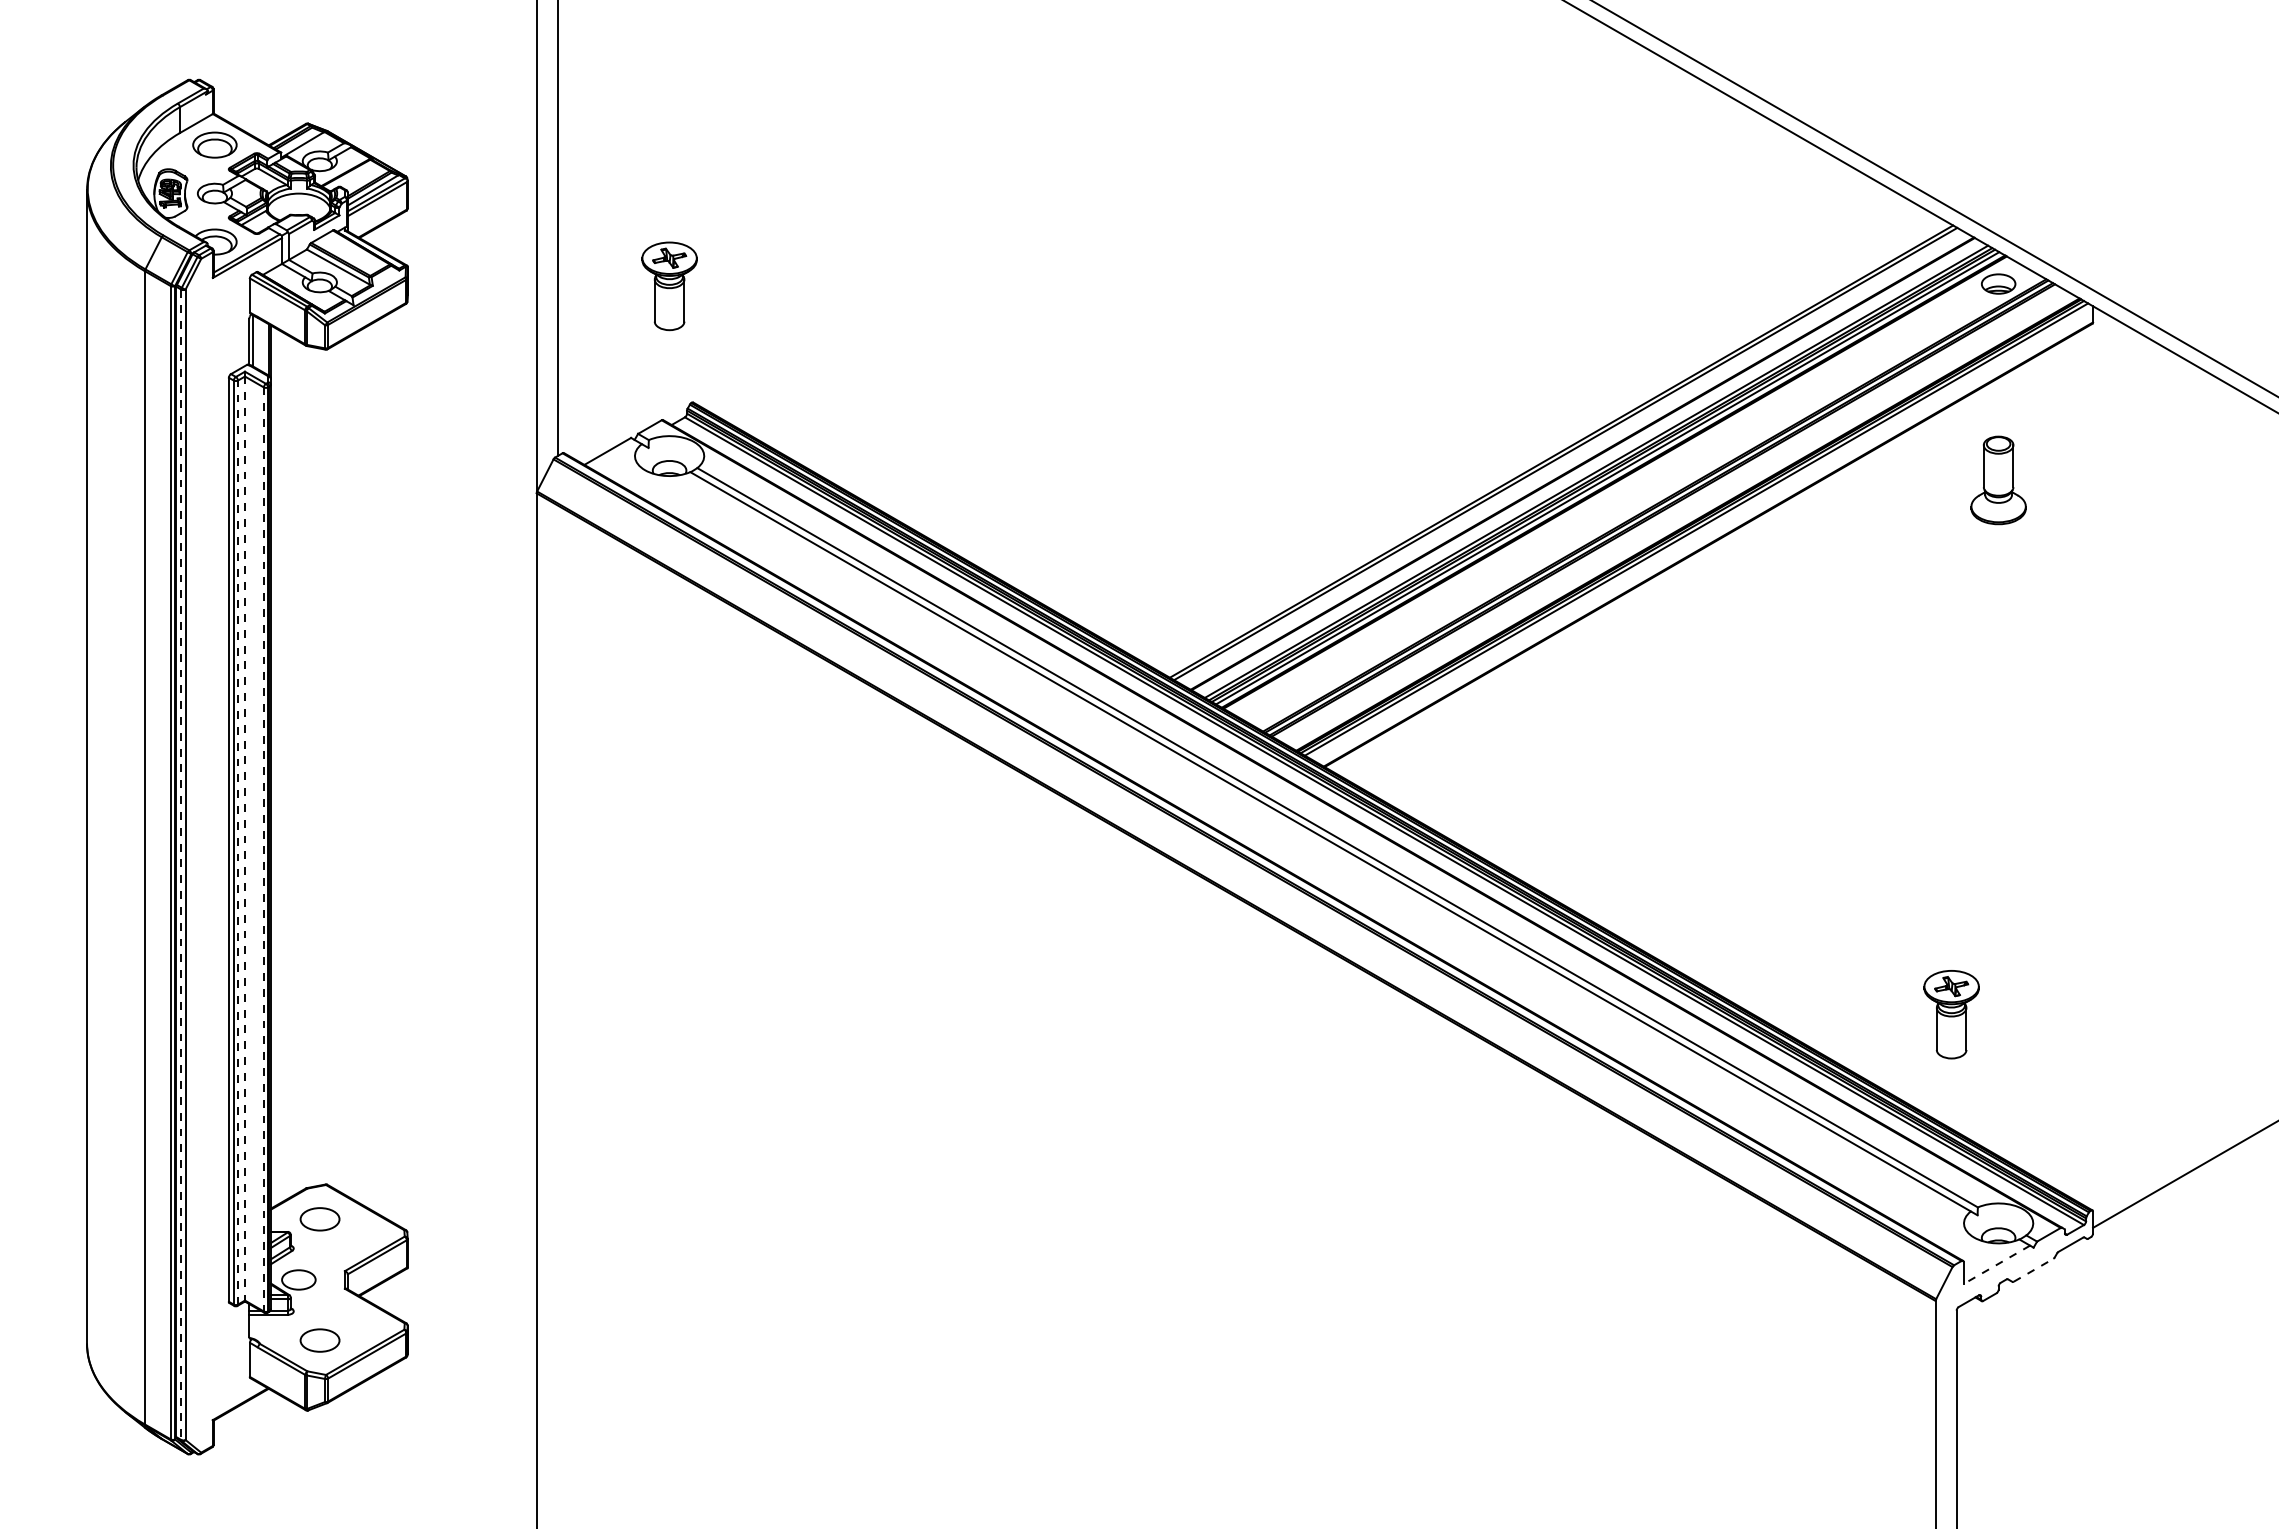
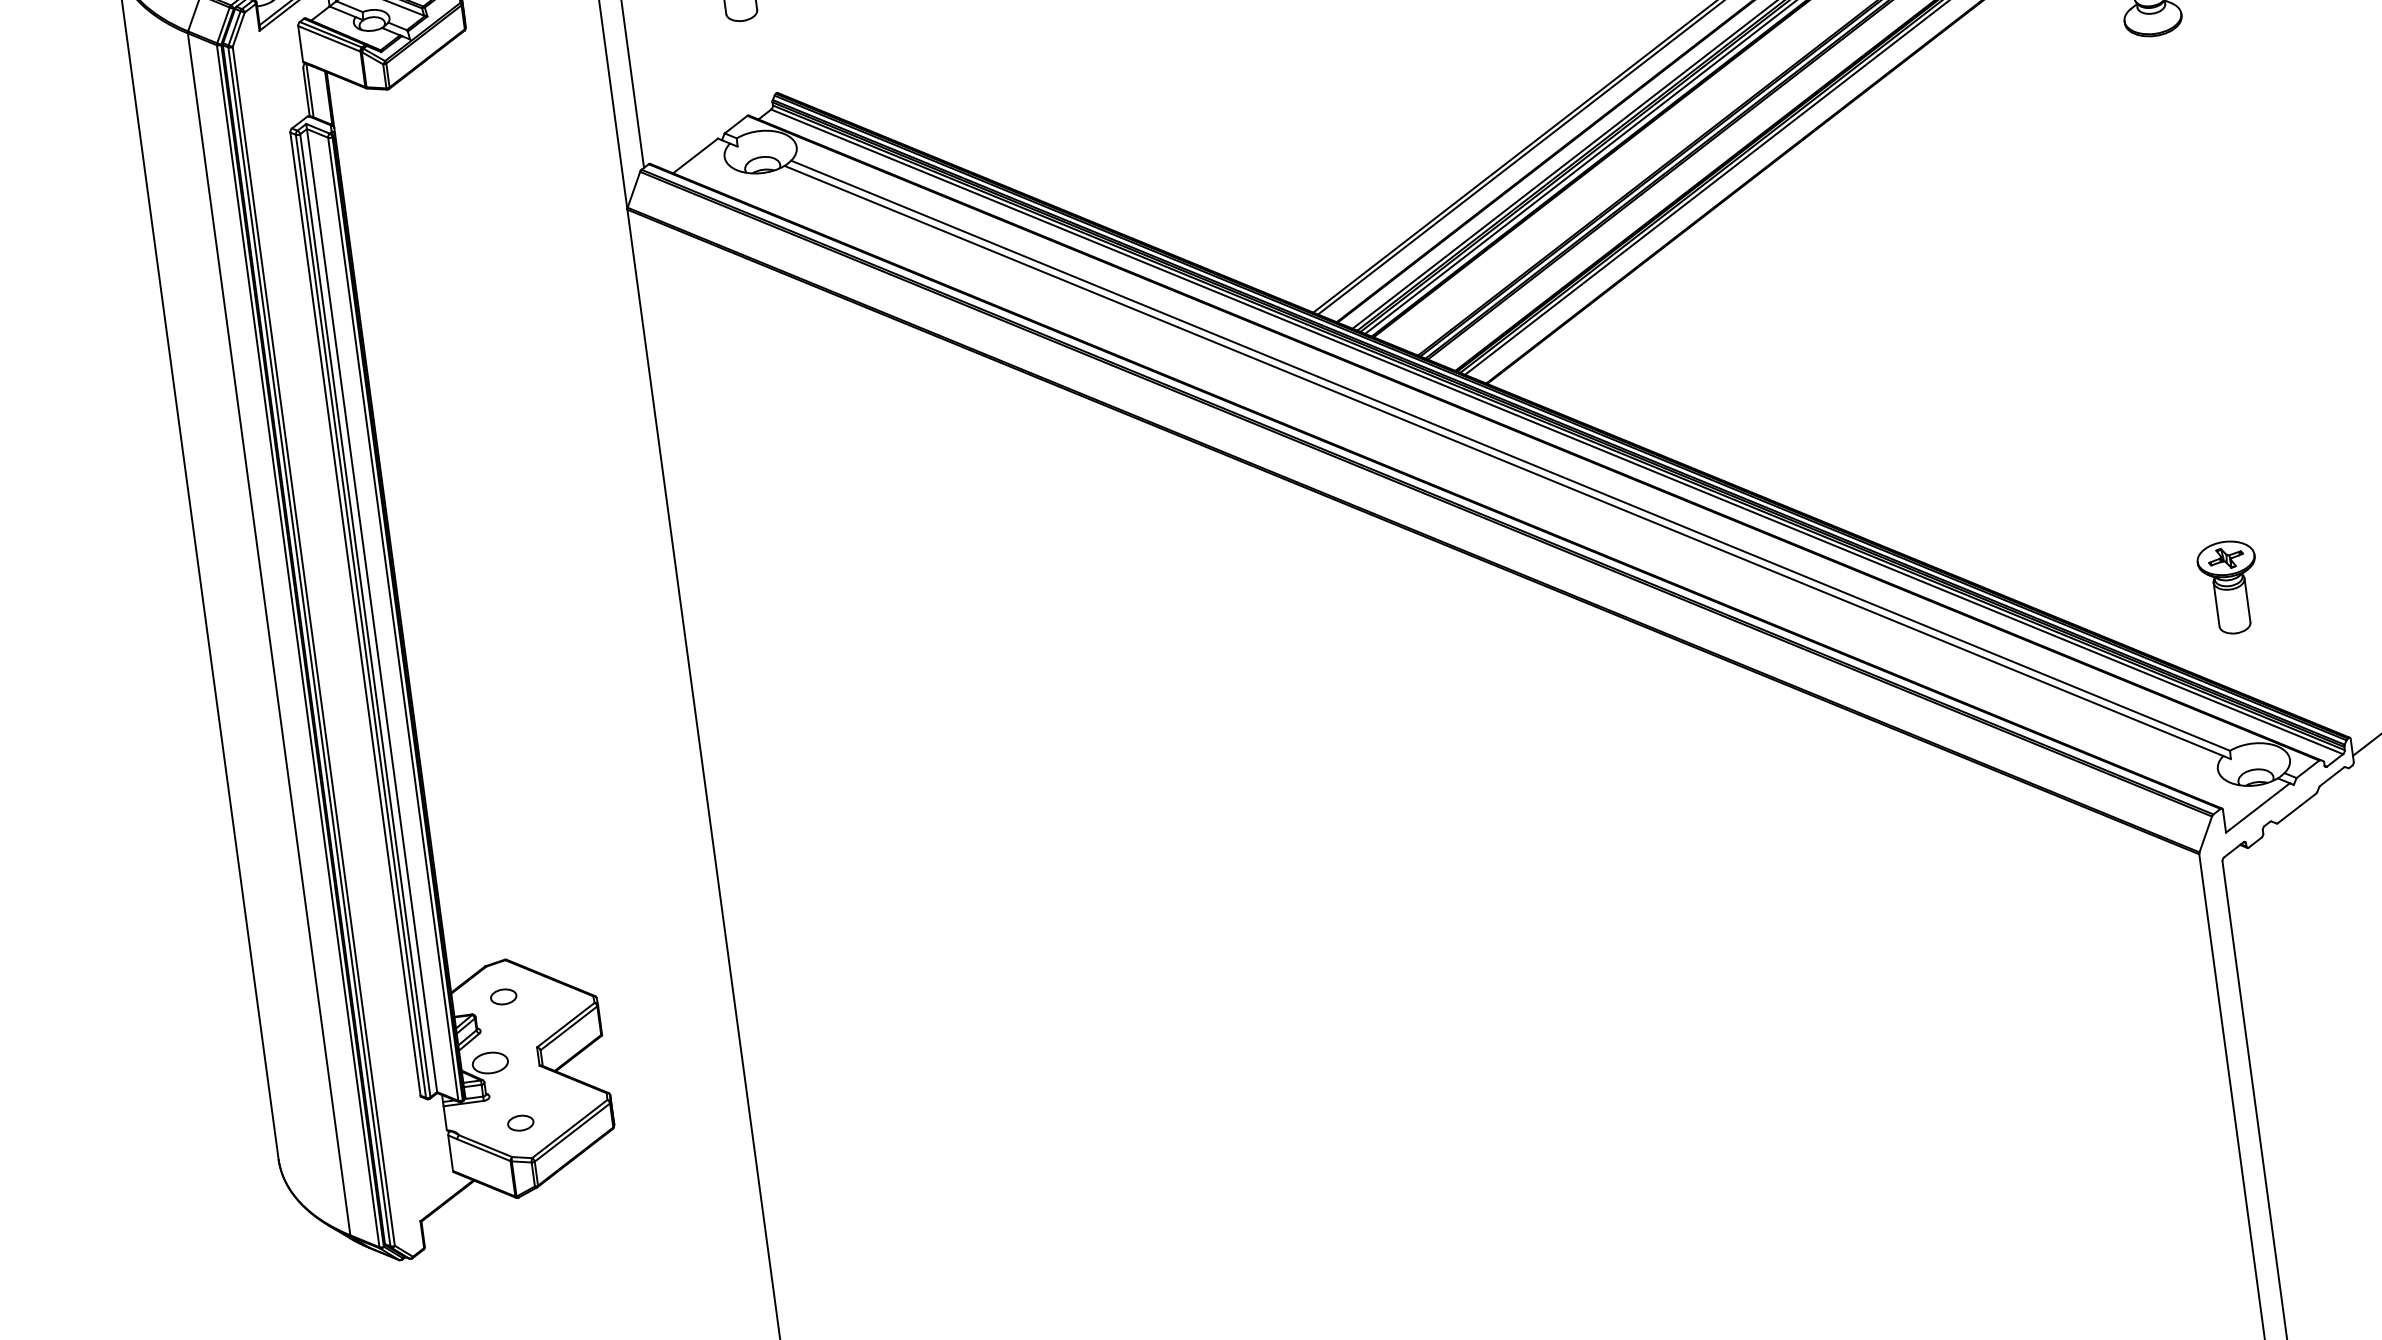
line: (245, 839) -> (372, 611), dashed -> solid
line: (238, 842) -> (365, 615), dashed -> solid
line: (263, 849) -> (392, 619), dashed -> solid
line: (181, 865) -> (309, 647), dashed -> solid
part: (1951, 1014) -> (2229, 587), moved
part: (319, 1219) -> (503, 997), size x0.62
line: (1996, 1265) -> (2257, 808), dashed -> solid
line: (2033, 1270) -> (2296, 808), dashed -> solid
part: (319, 1340) -> (520, 1123), size x0.62

